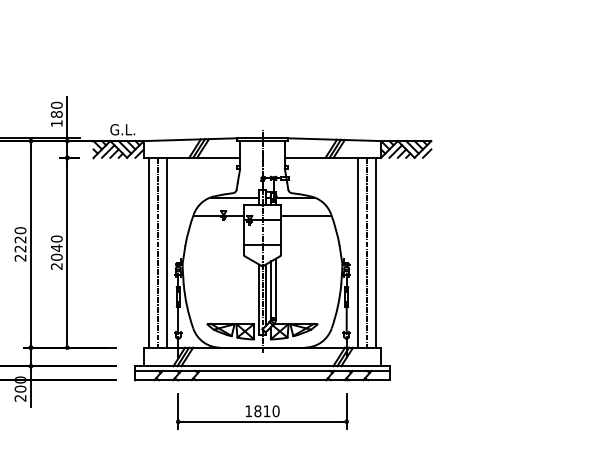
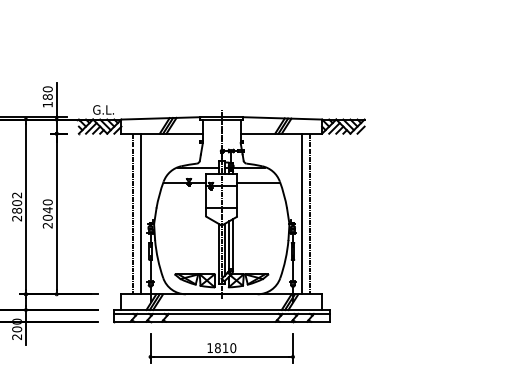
text: (20, 239) -> (17, 202), 2220 -> 2802
line: (148, 252) -> (125, 213), removed
line: (376, 252) -> (318, 213), removed

